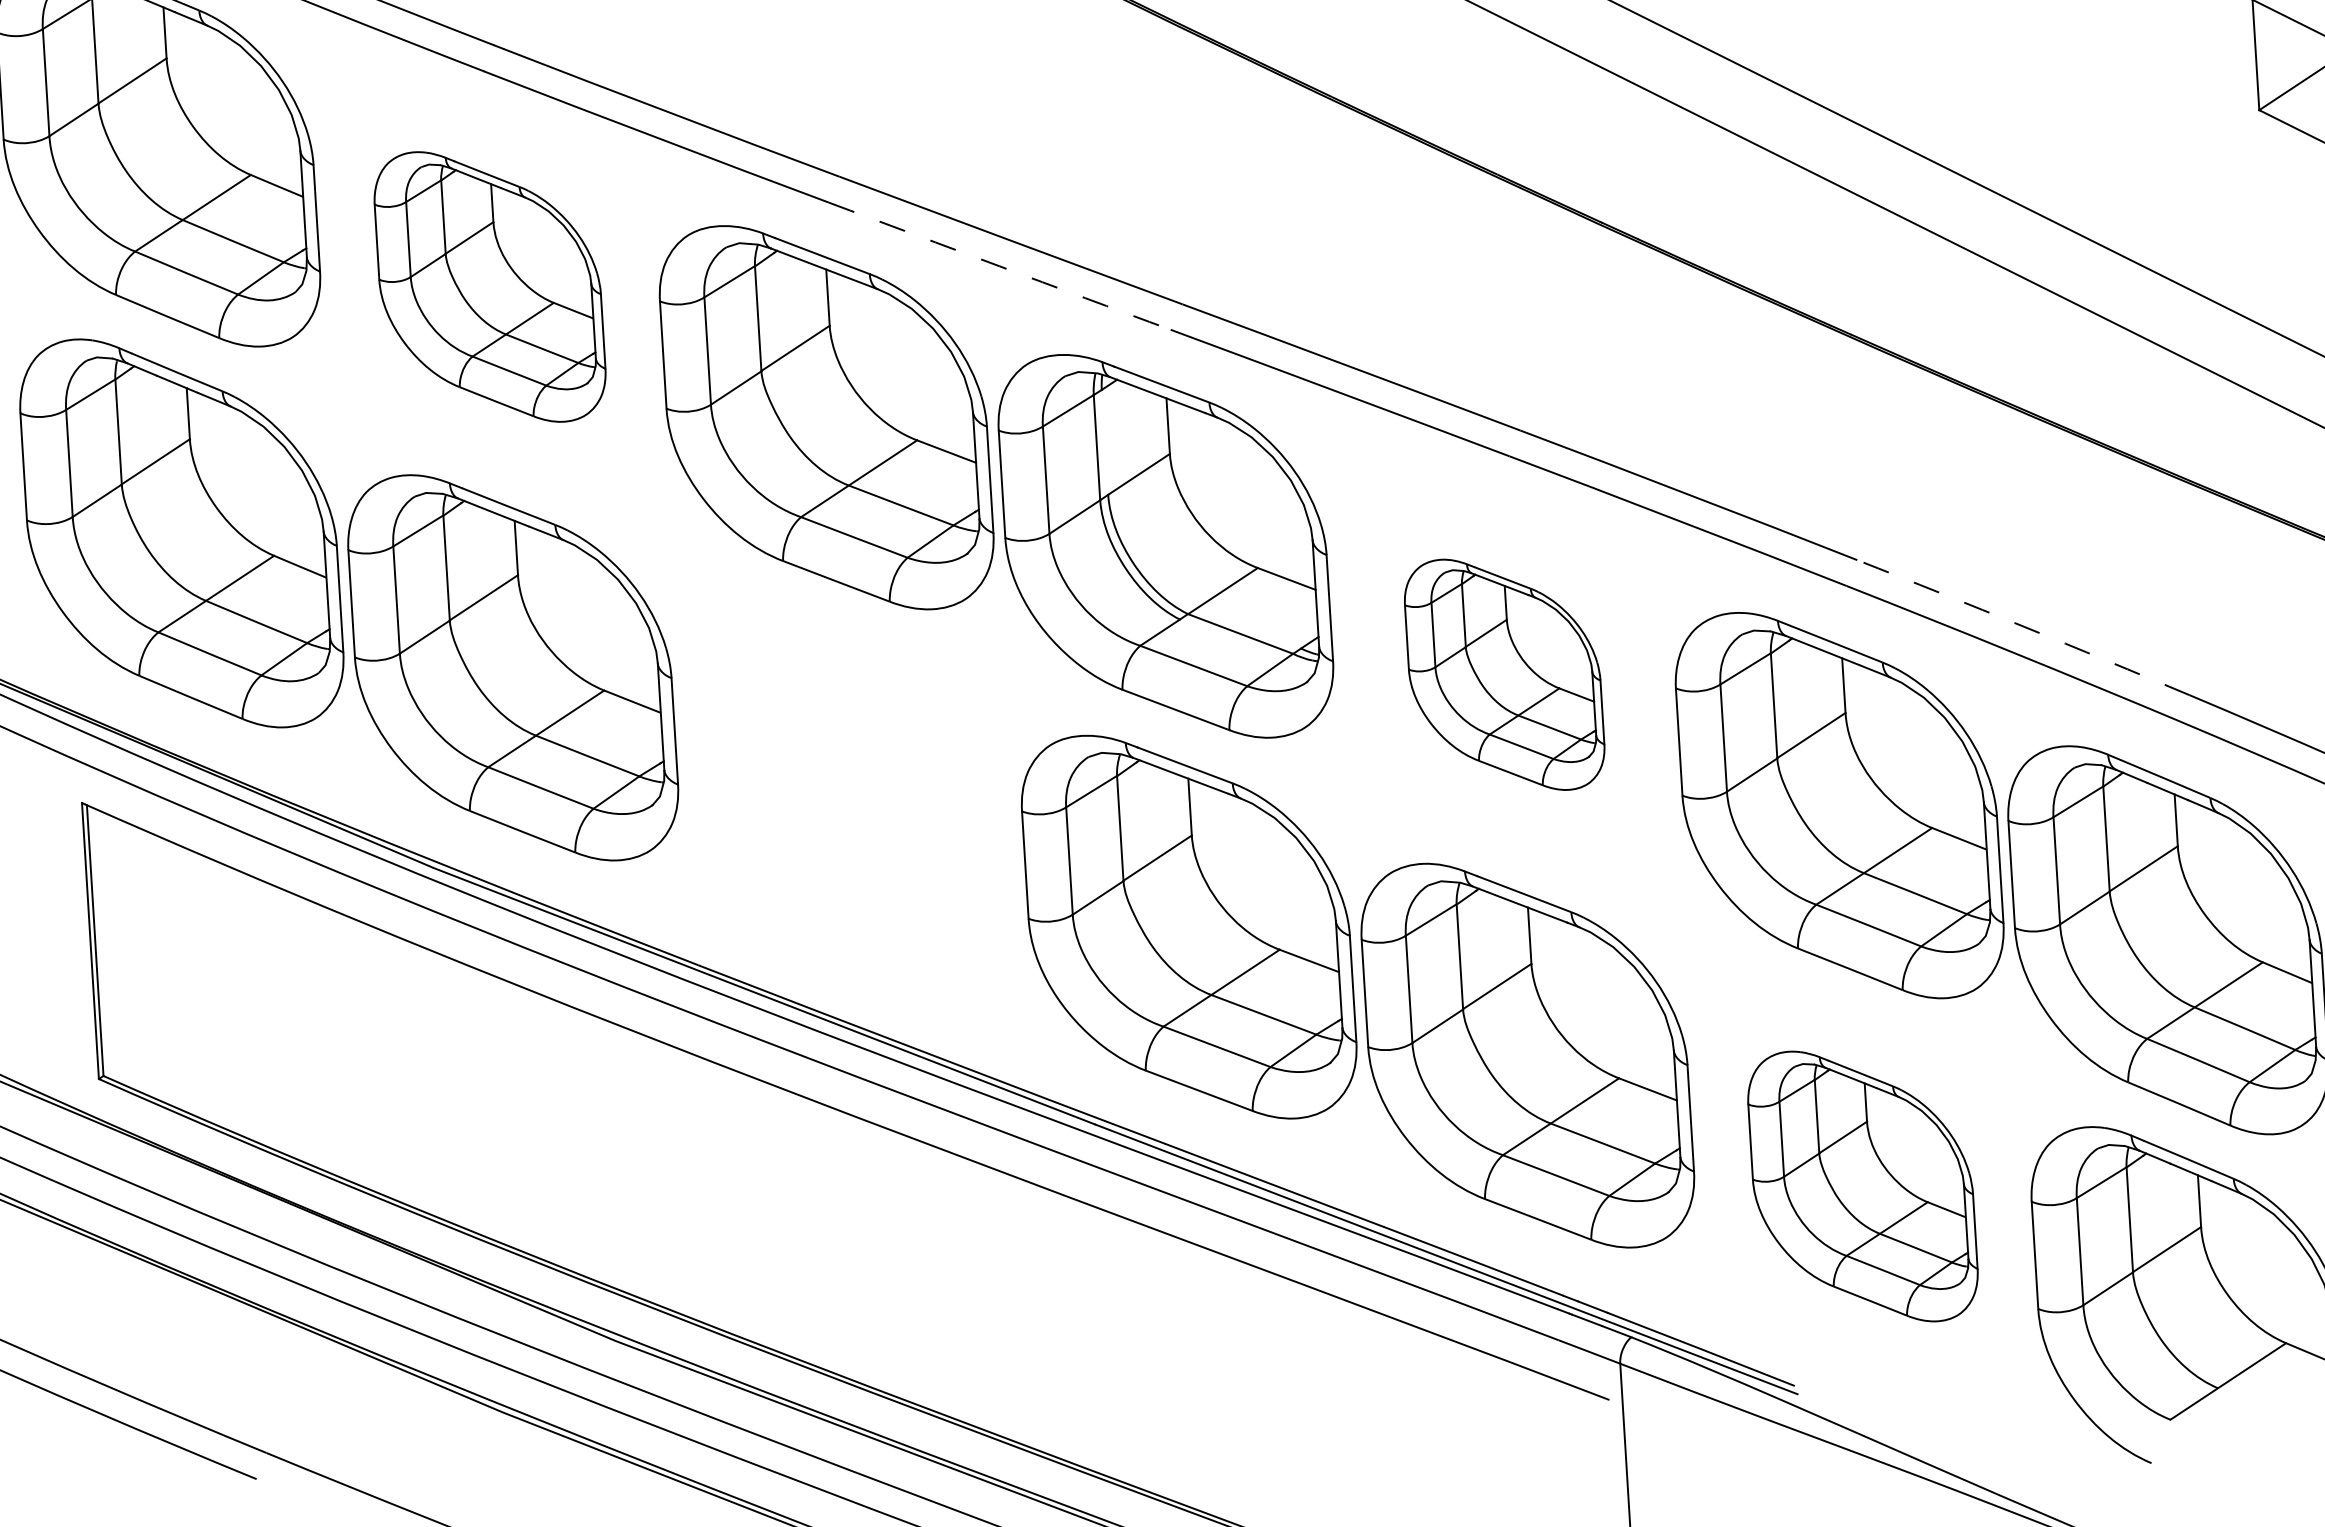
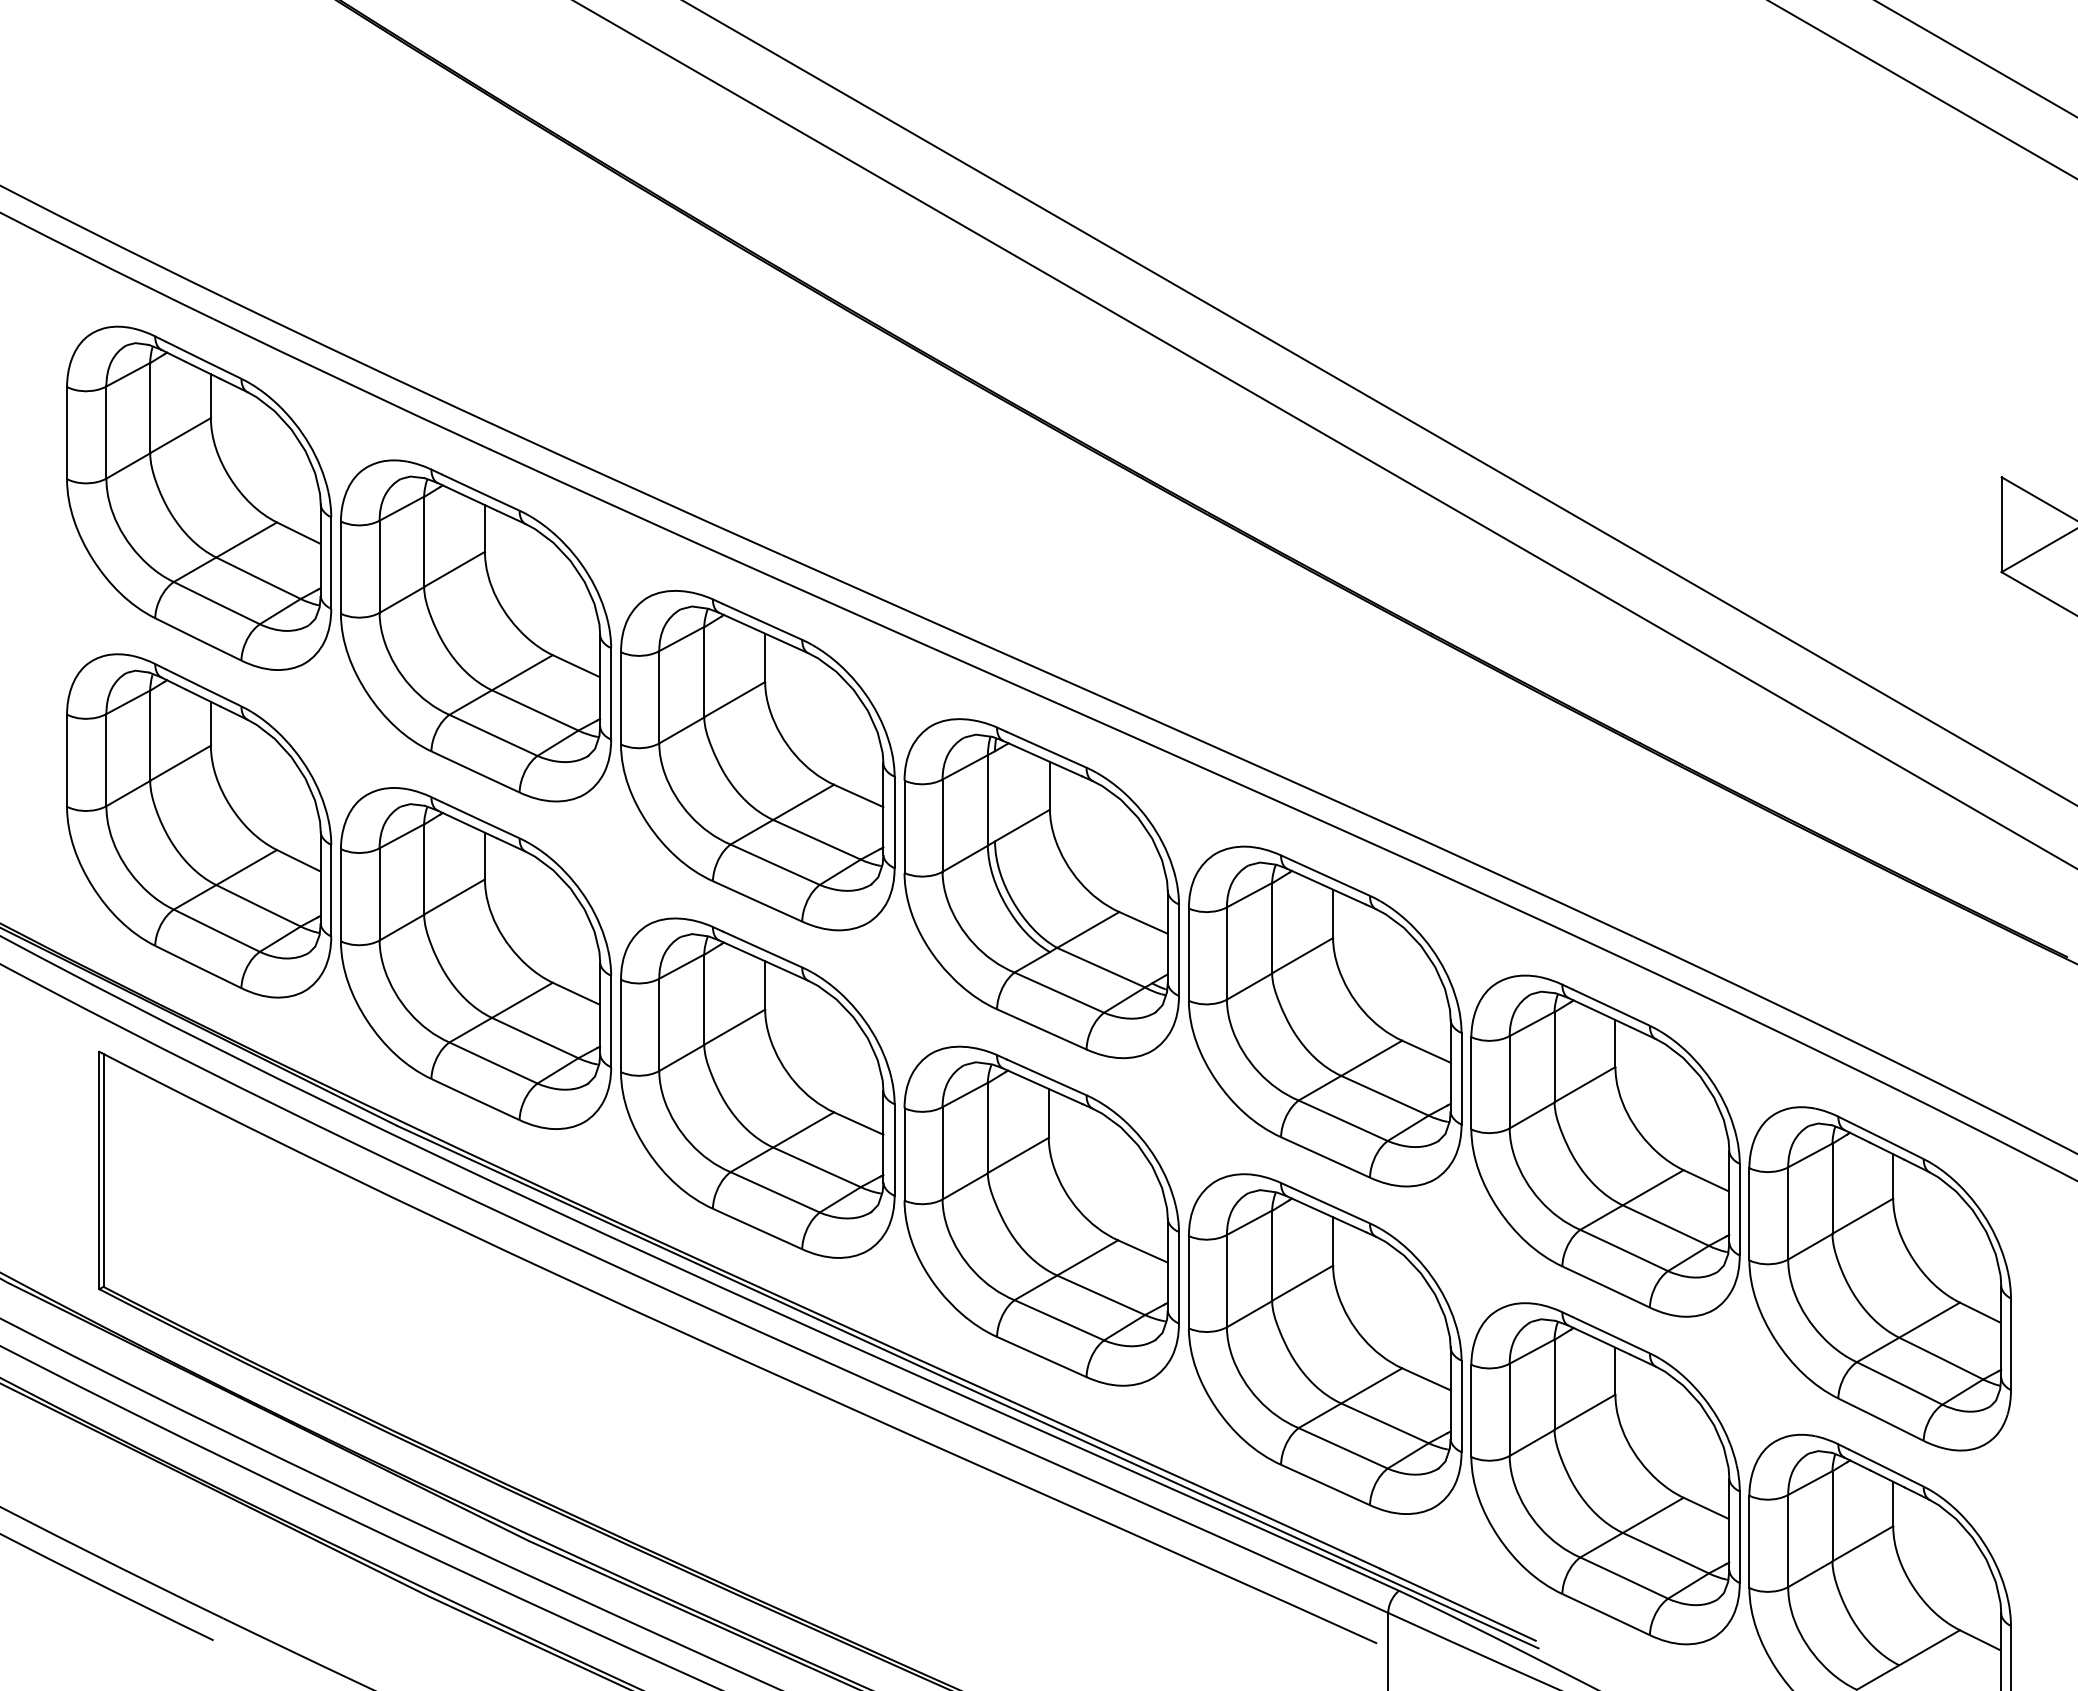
arc: (1000, 265) -> (914, 639), dashed -> solid
part: (490, 286) -> (476, 630), size x1.43
arc: (2023, 626) -> (1772, 1002), dashed -> solid
part: (1504, 674) -> (1325, 1016), size x1.67
part: (849, 797) -> (757, 1087), added
part: (1862, 1186) -> (1605, 1473), size x1.43

